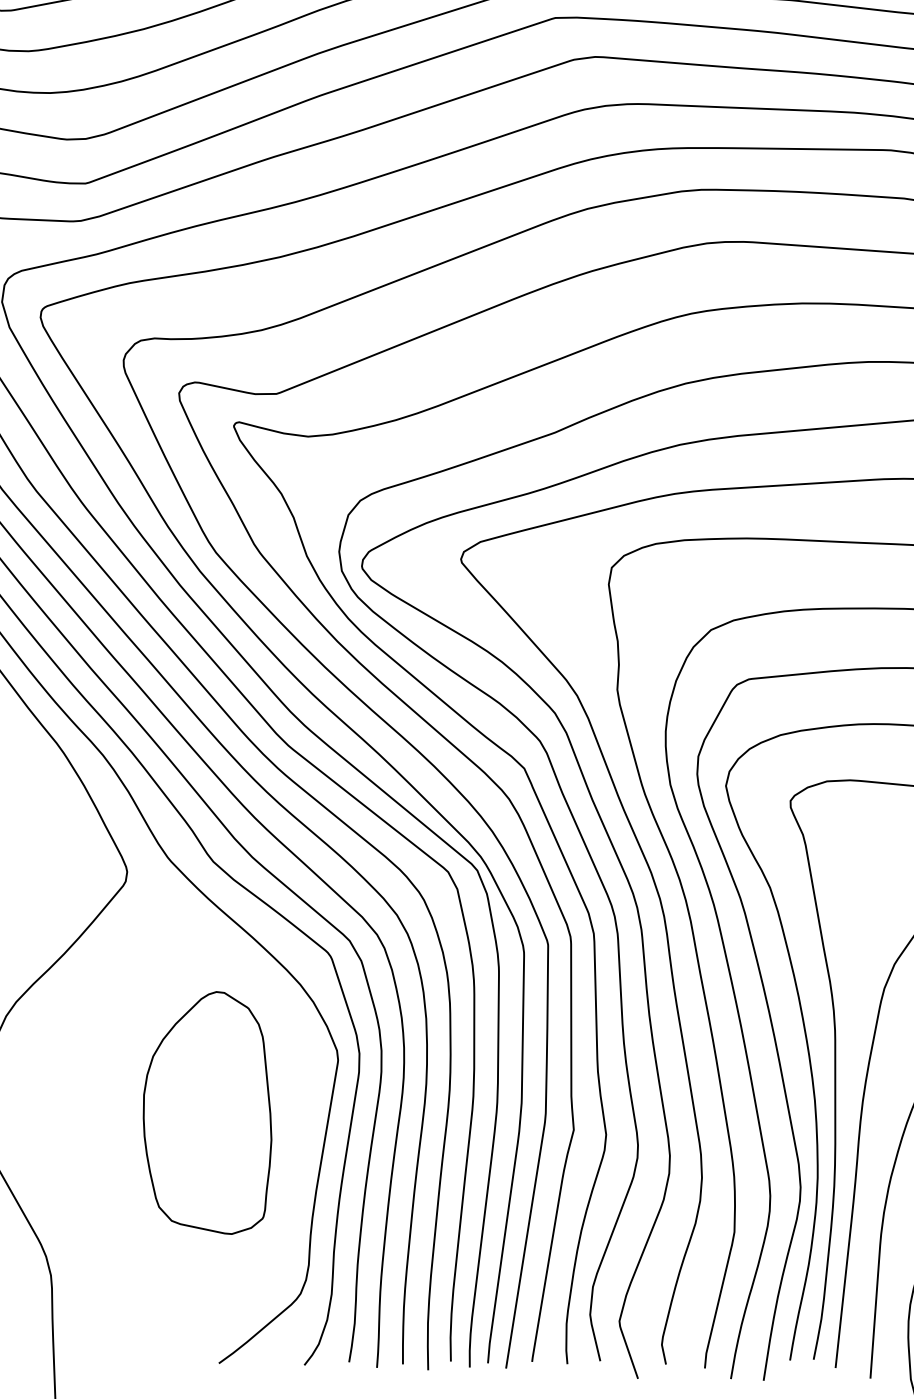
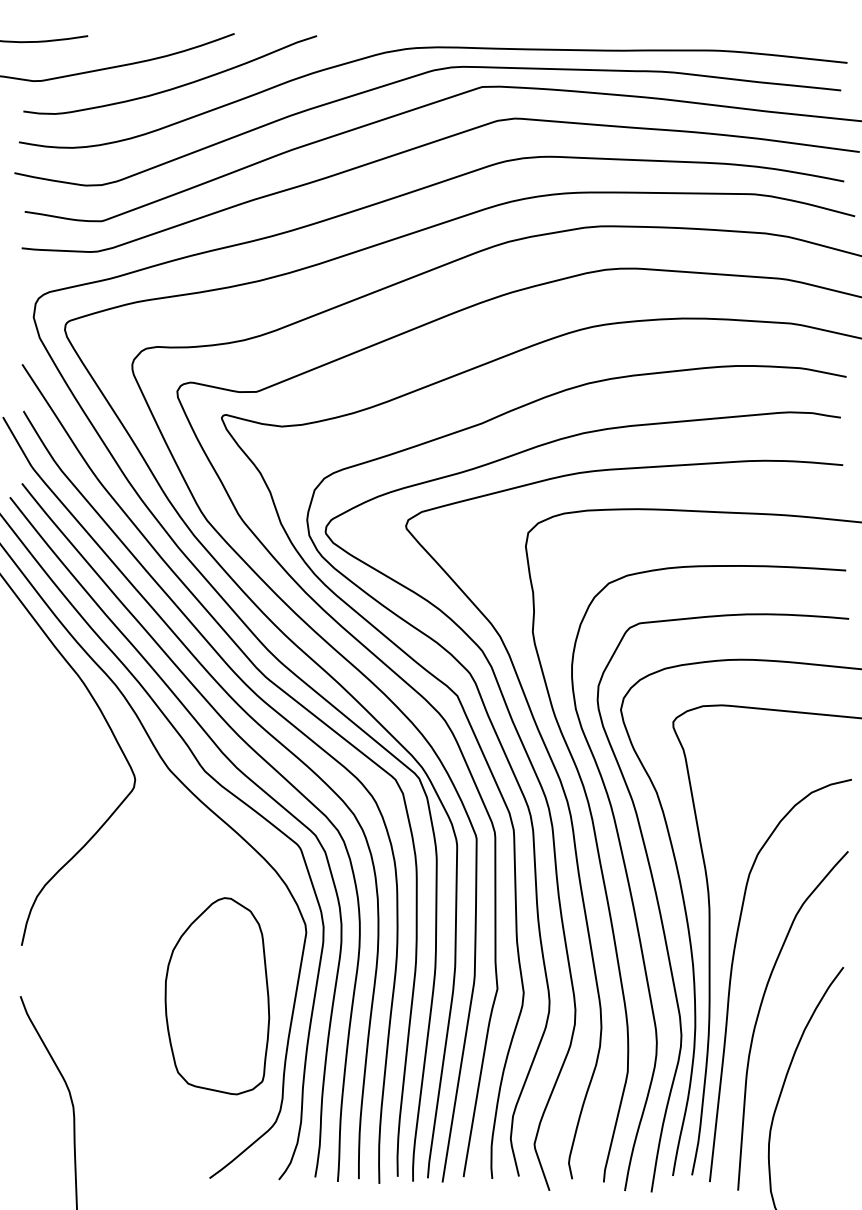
part: (207, 1113) -> (217, 996), moved

